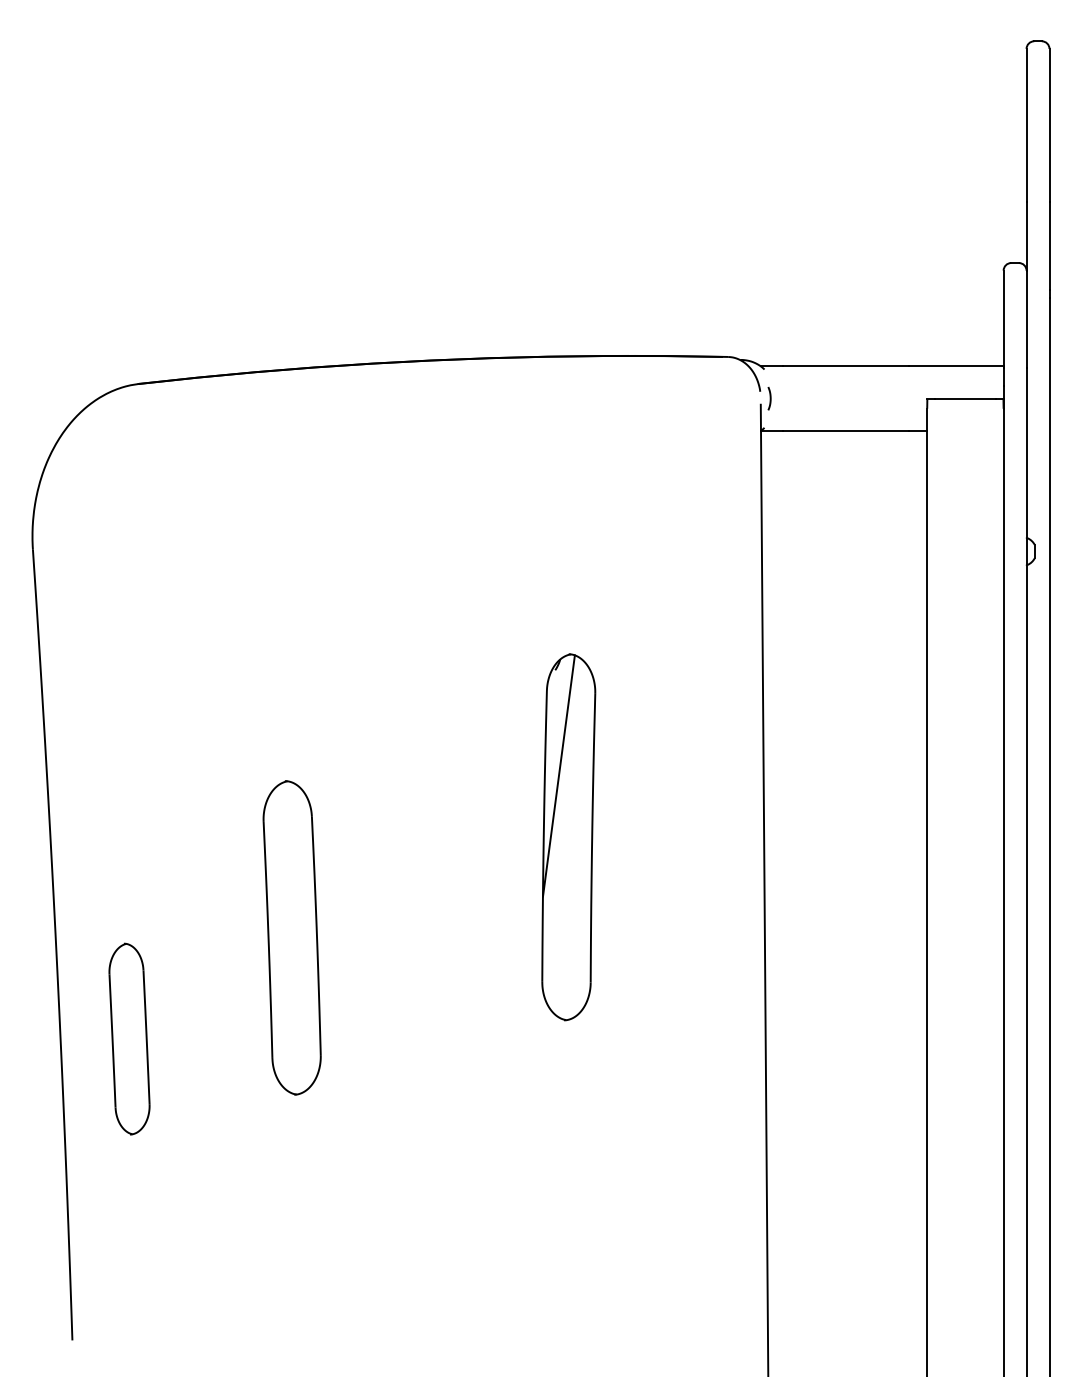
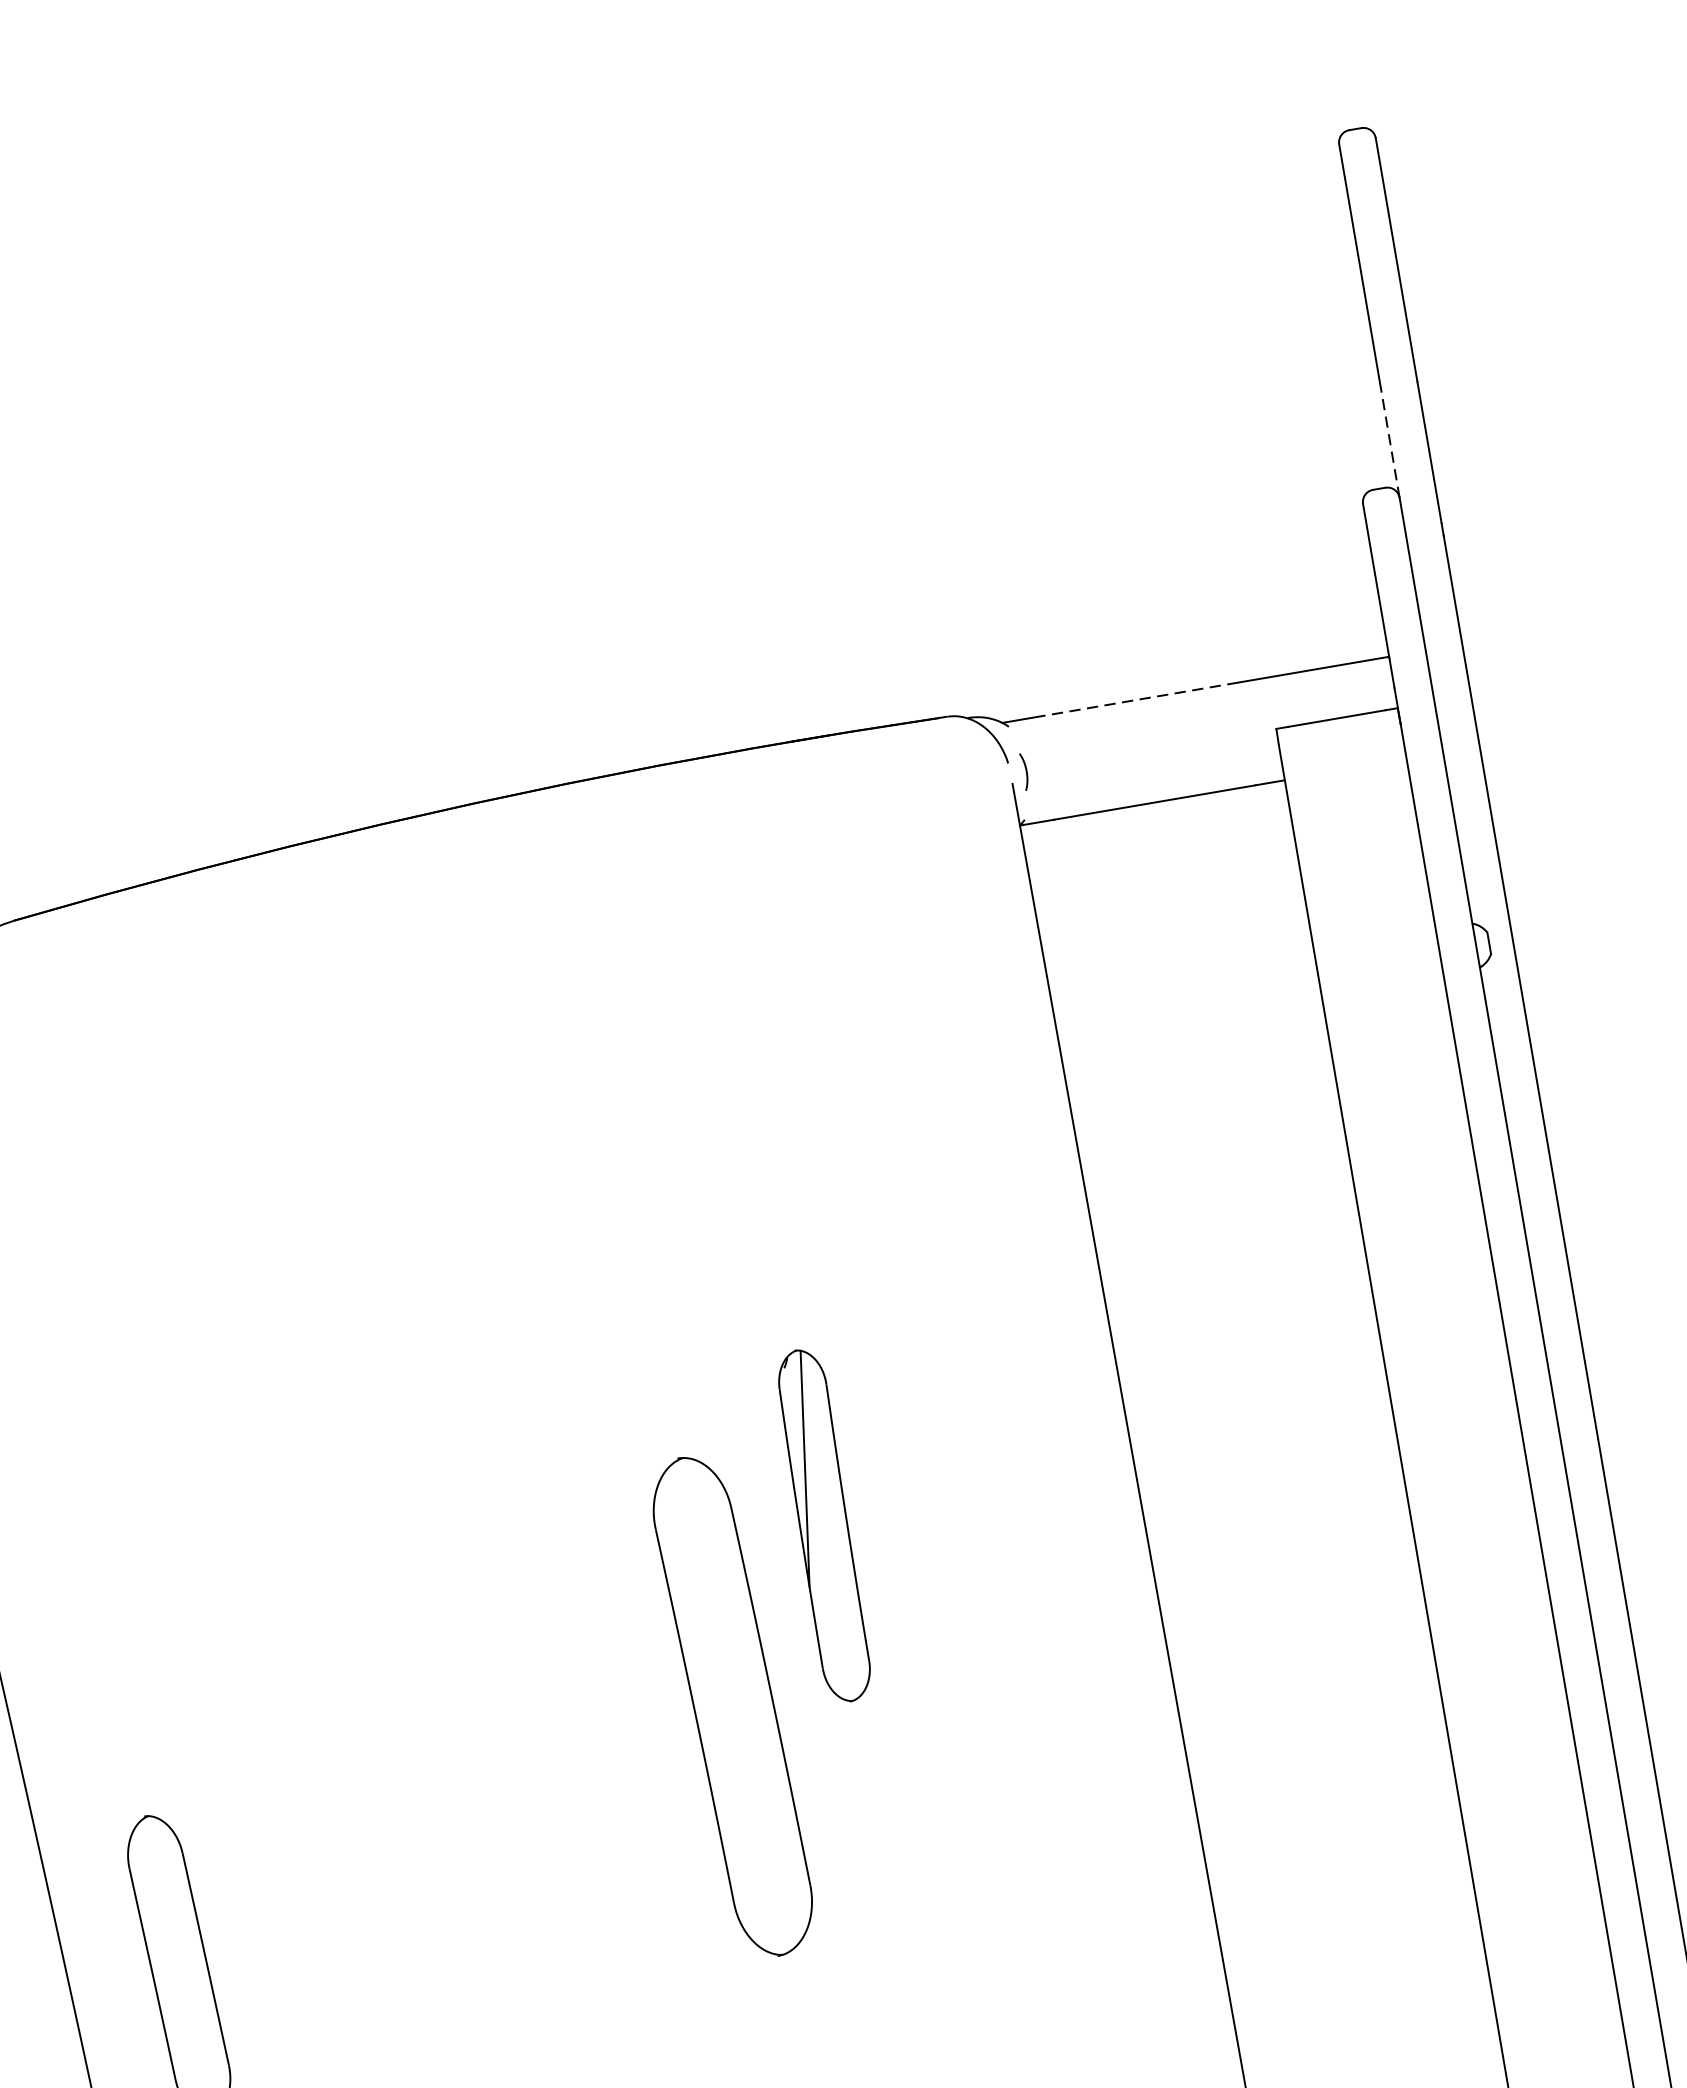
line: (1026, 235) -> (1389, 441), solid -> dashed
line: (845, 366) -> (1137, 699), solid -> dashed
part: (568, 837) -> (823, 1526), size x0.6
part: (291, 937) -> (731, 1705), moved

